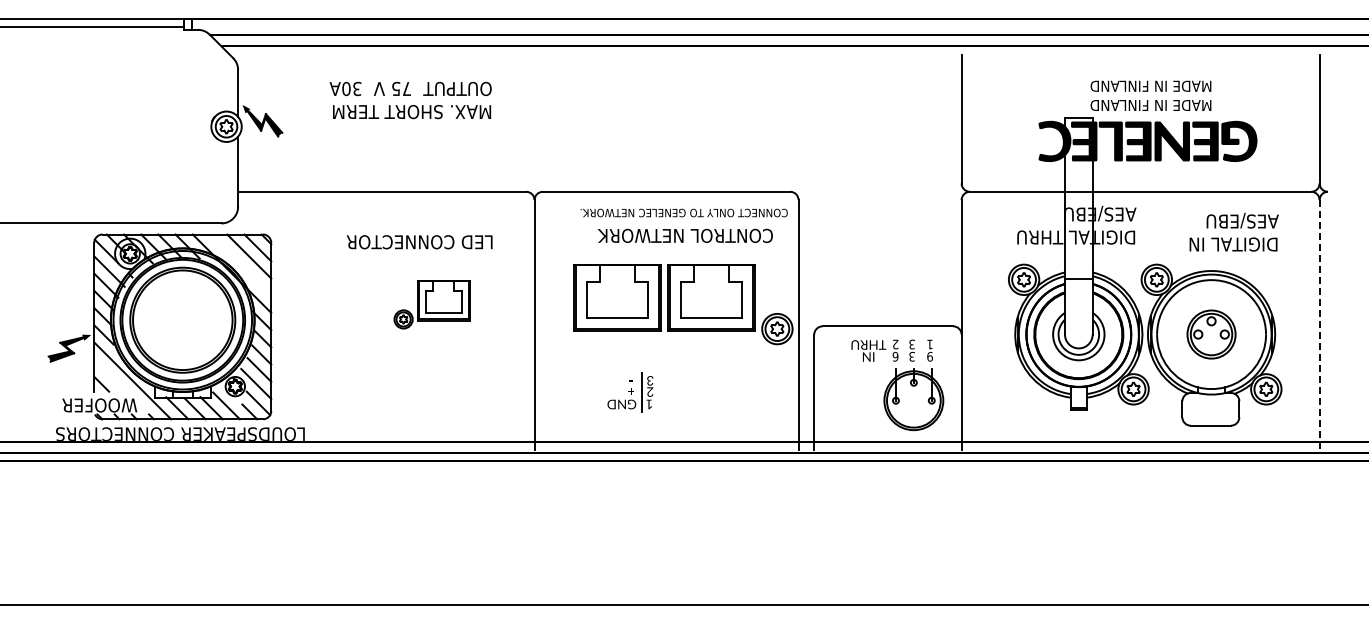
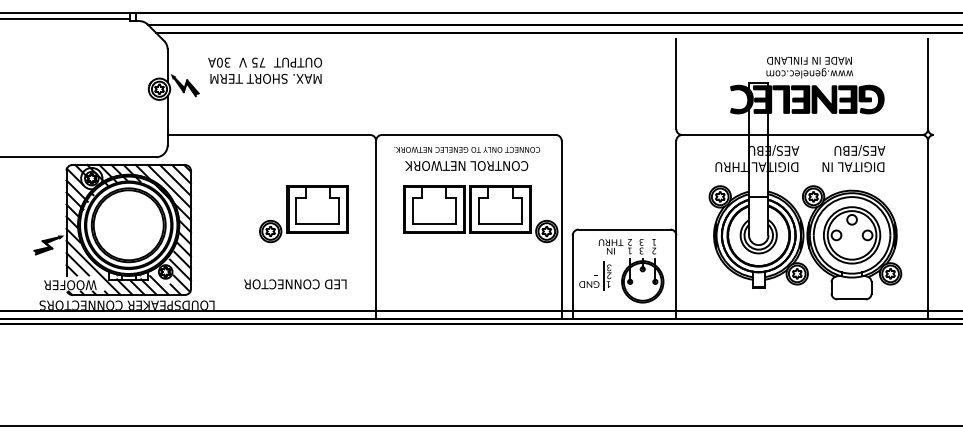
text: (410, 100) -> (264, 70), moved
text: (1150, 103) -> (809, 72), MADE IN FINLAND -> www.genelec.com
text: (683, 212) -> (466, 149), moved
text: (1233, 232) -> (853, 158), moved
text: (685, 235) -> (466, 165), moved
text: (419, 242) -> (295, 284), moved
line: (240, 264) -> (169, 186), added
part: (431, 304) -> (303, 214), size x1.67
line: (1319, 325) -> (927, 228), dashed -> solid
part: (1211, 334) -> (852, 235), size x1.67
text: (895, 356) -> (629, 250), 6 -> 1
text: (929, 356) -> (653, 250), 9 -> 2
line: (110, 375) -> (77, 264), added
part: (630, 392) -> (595, 276), moved

